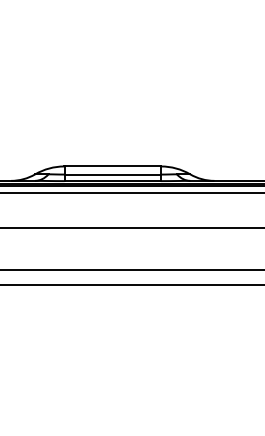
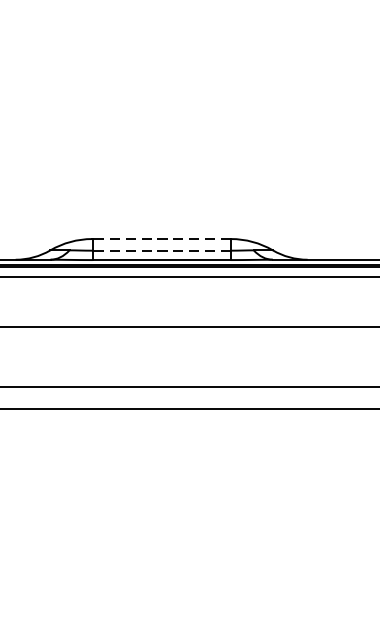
line: (112, 166) -> (161, 239), solid -> dashed
line: (112, 174) -> (161, 250), solid -> dashed

